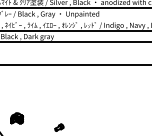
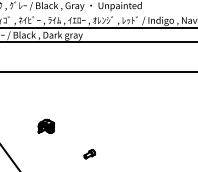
part: (16, 118) -> (45, 126), moved

